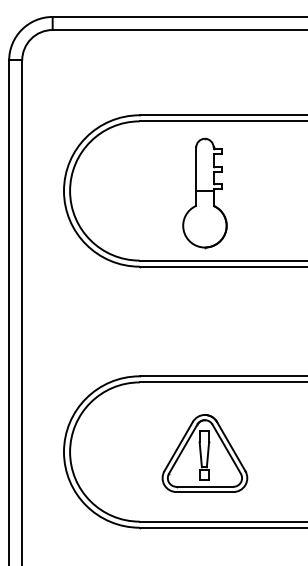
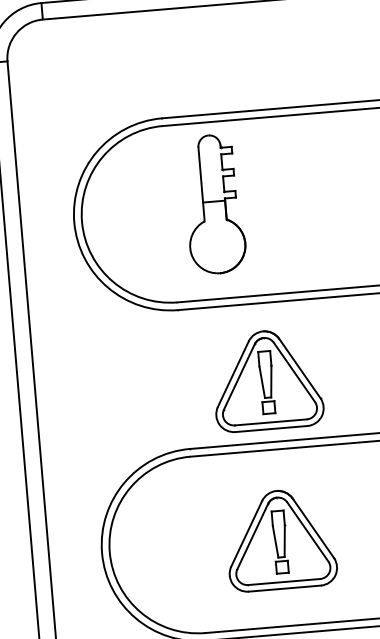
part: (204, 193) -> (213, 204), moved
part: (204, 327) -> (266, 380), added

